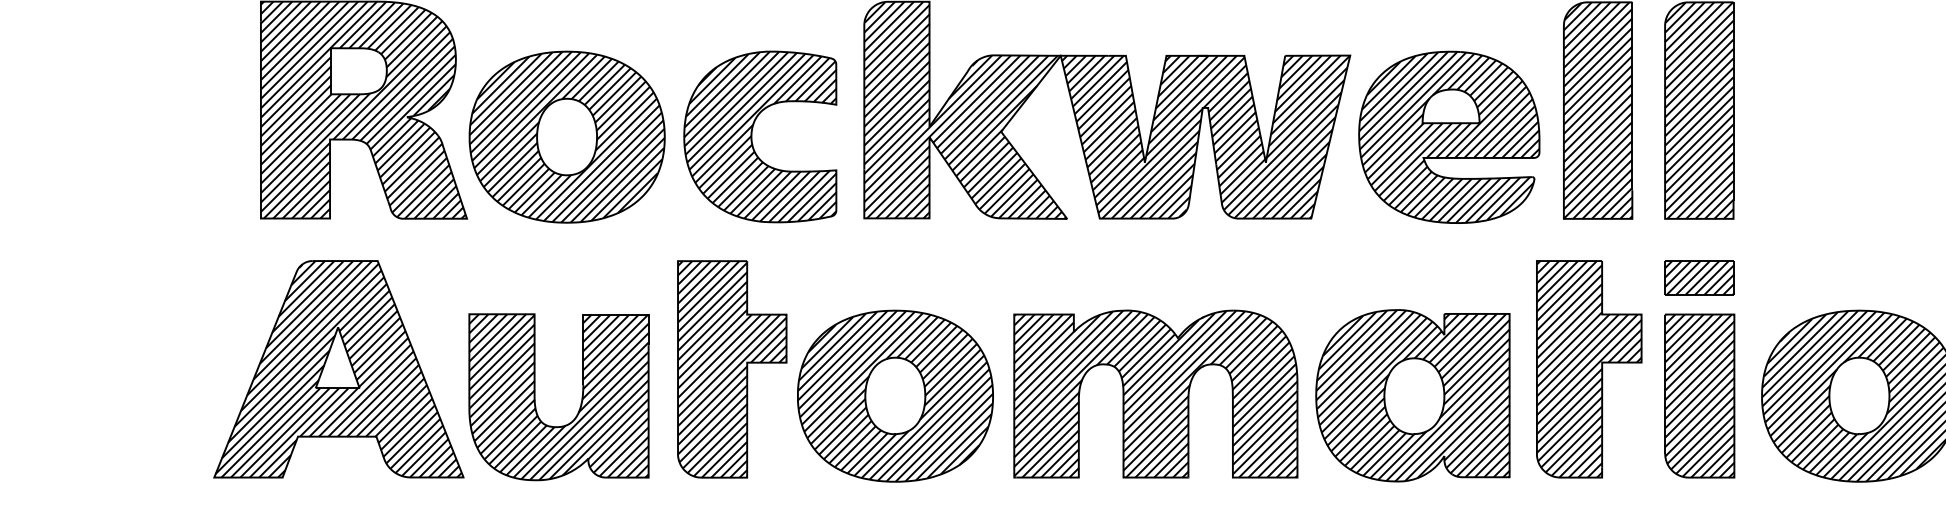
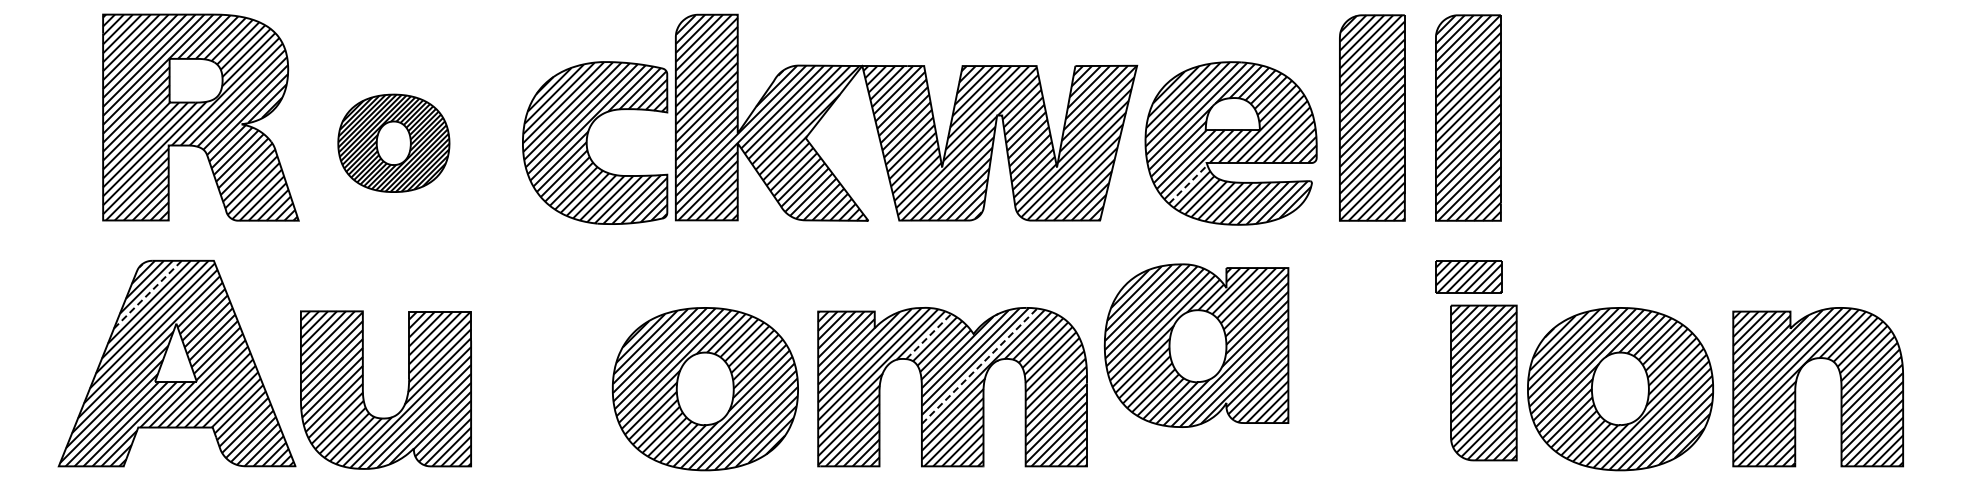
part: (752, 136) -> (587, 142), moved
part: (566, 137) -> (393, 143), size x0.6
line: (1404, 180) -> (1188, 184), solid -> dashed
line: (307, 296) -> (147, 294), solid -> dashed
line: (1130, 340) -> (928, 336), solid -> dashed
part: (732, 369) -> (550, 363), removed
part: (1588, 369) -> (1363, 363), removed
line: (1184, 372) -> (979, 366), solid -> dashed
part: (1412, 395) -> (1196, 345), moved
part: (1699, 395) -> (1483, 382), moved

